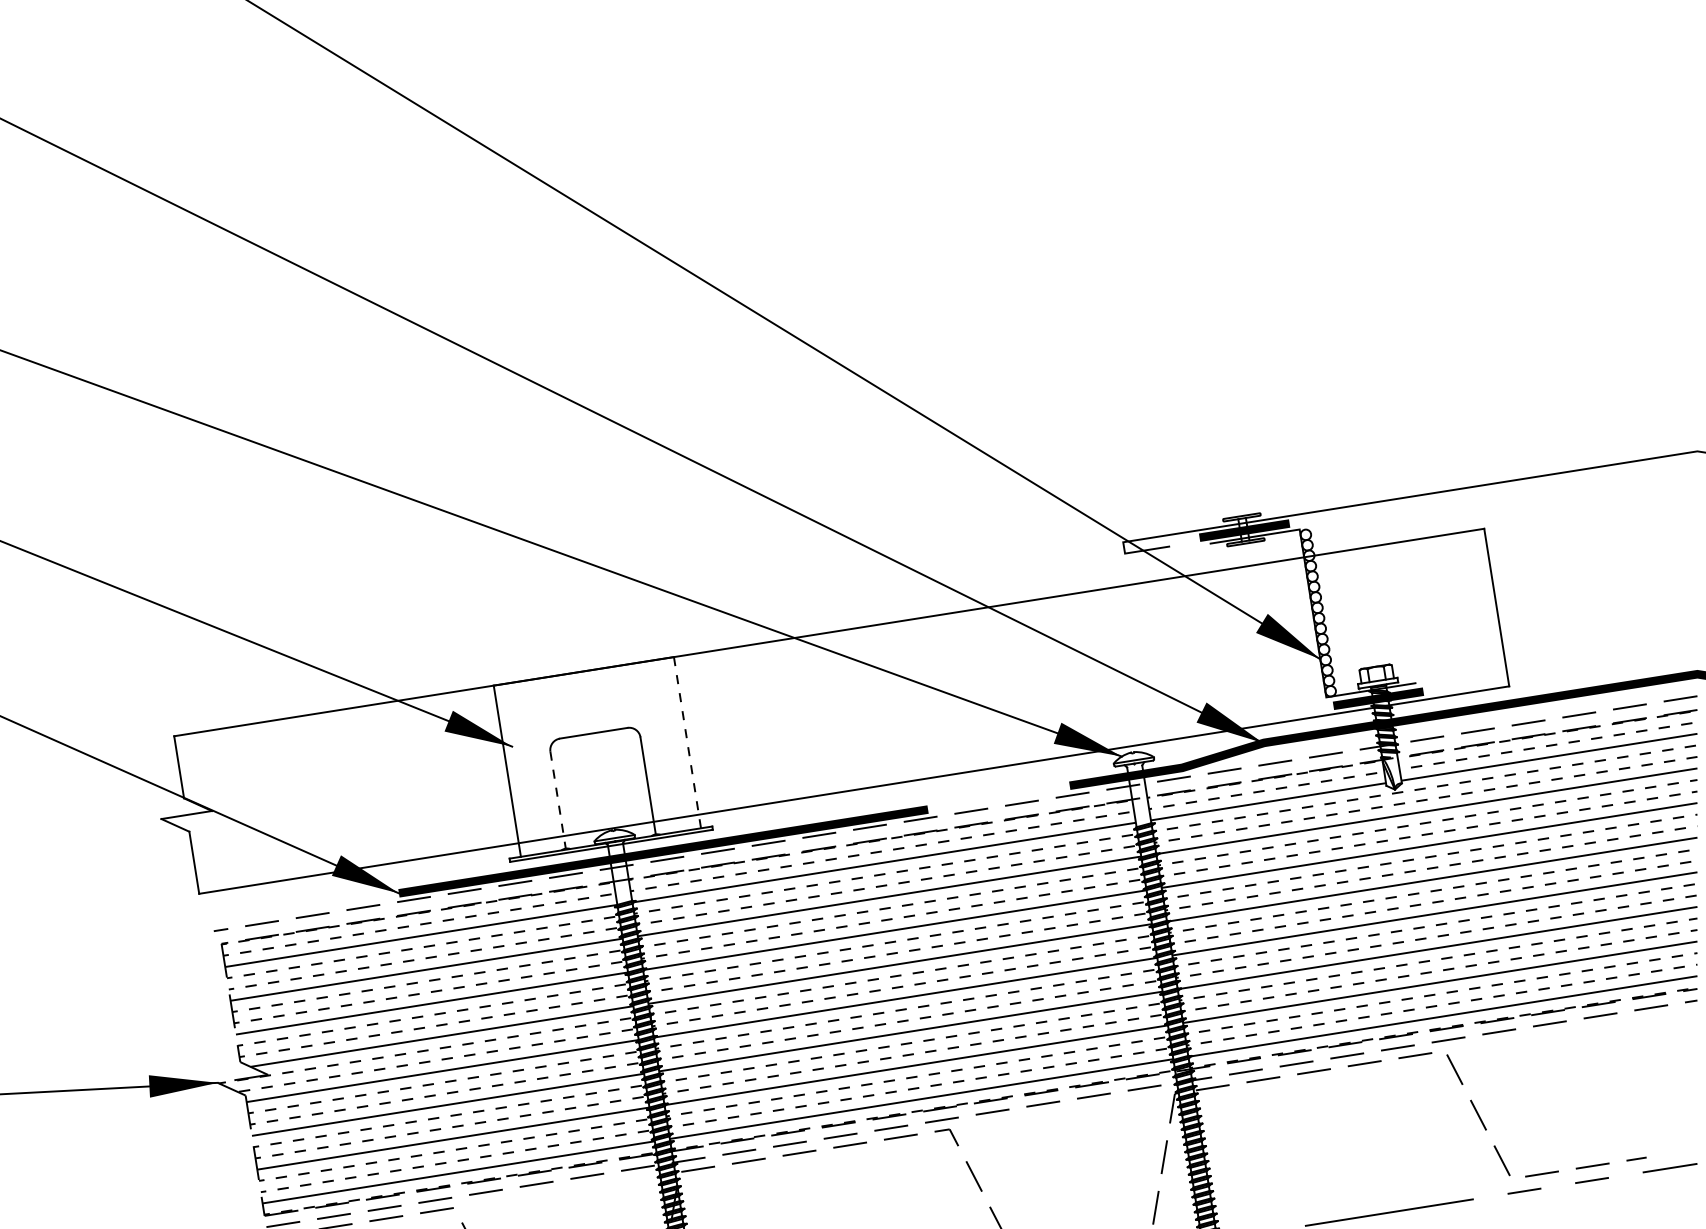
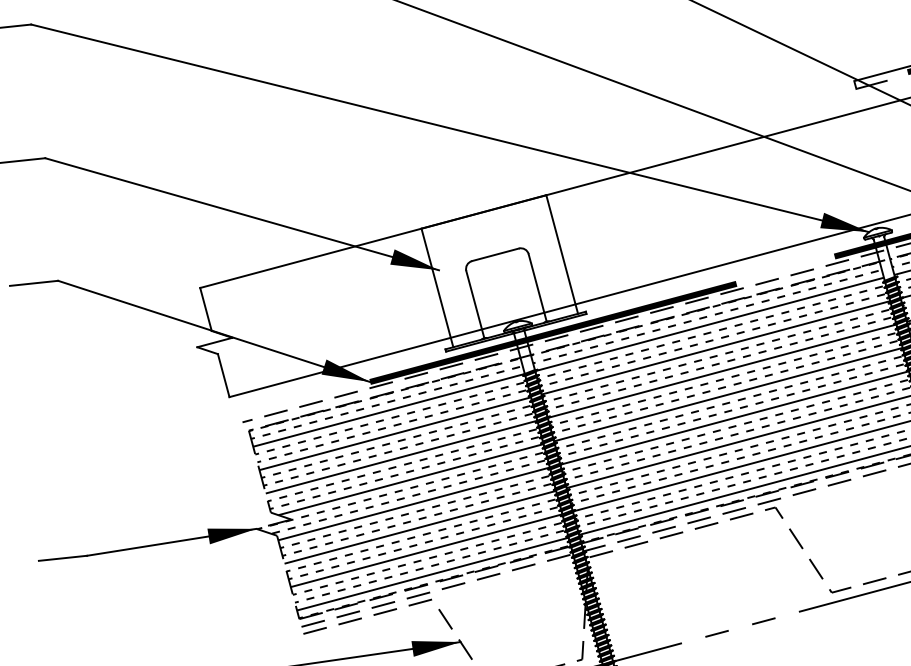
line: (687, 742) -> (562, 254), dashed -> solid
line: (558, 800) -> (475, 304), dashed -> solid

